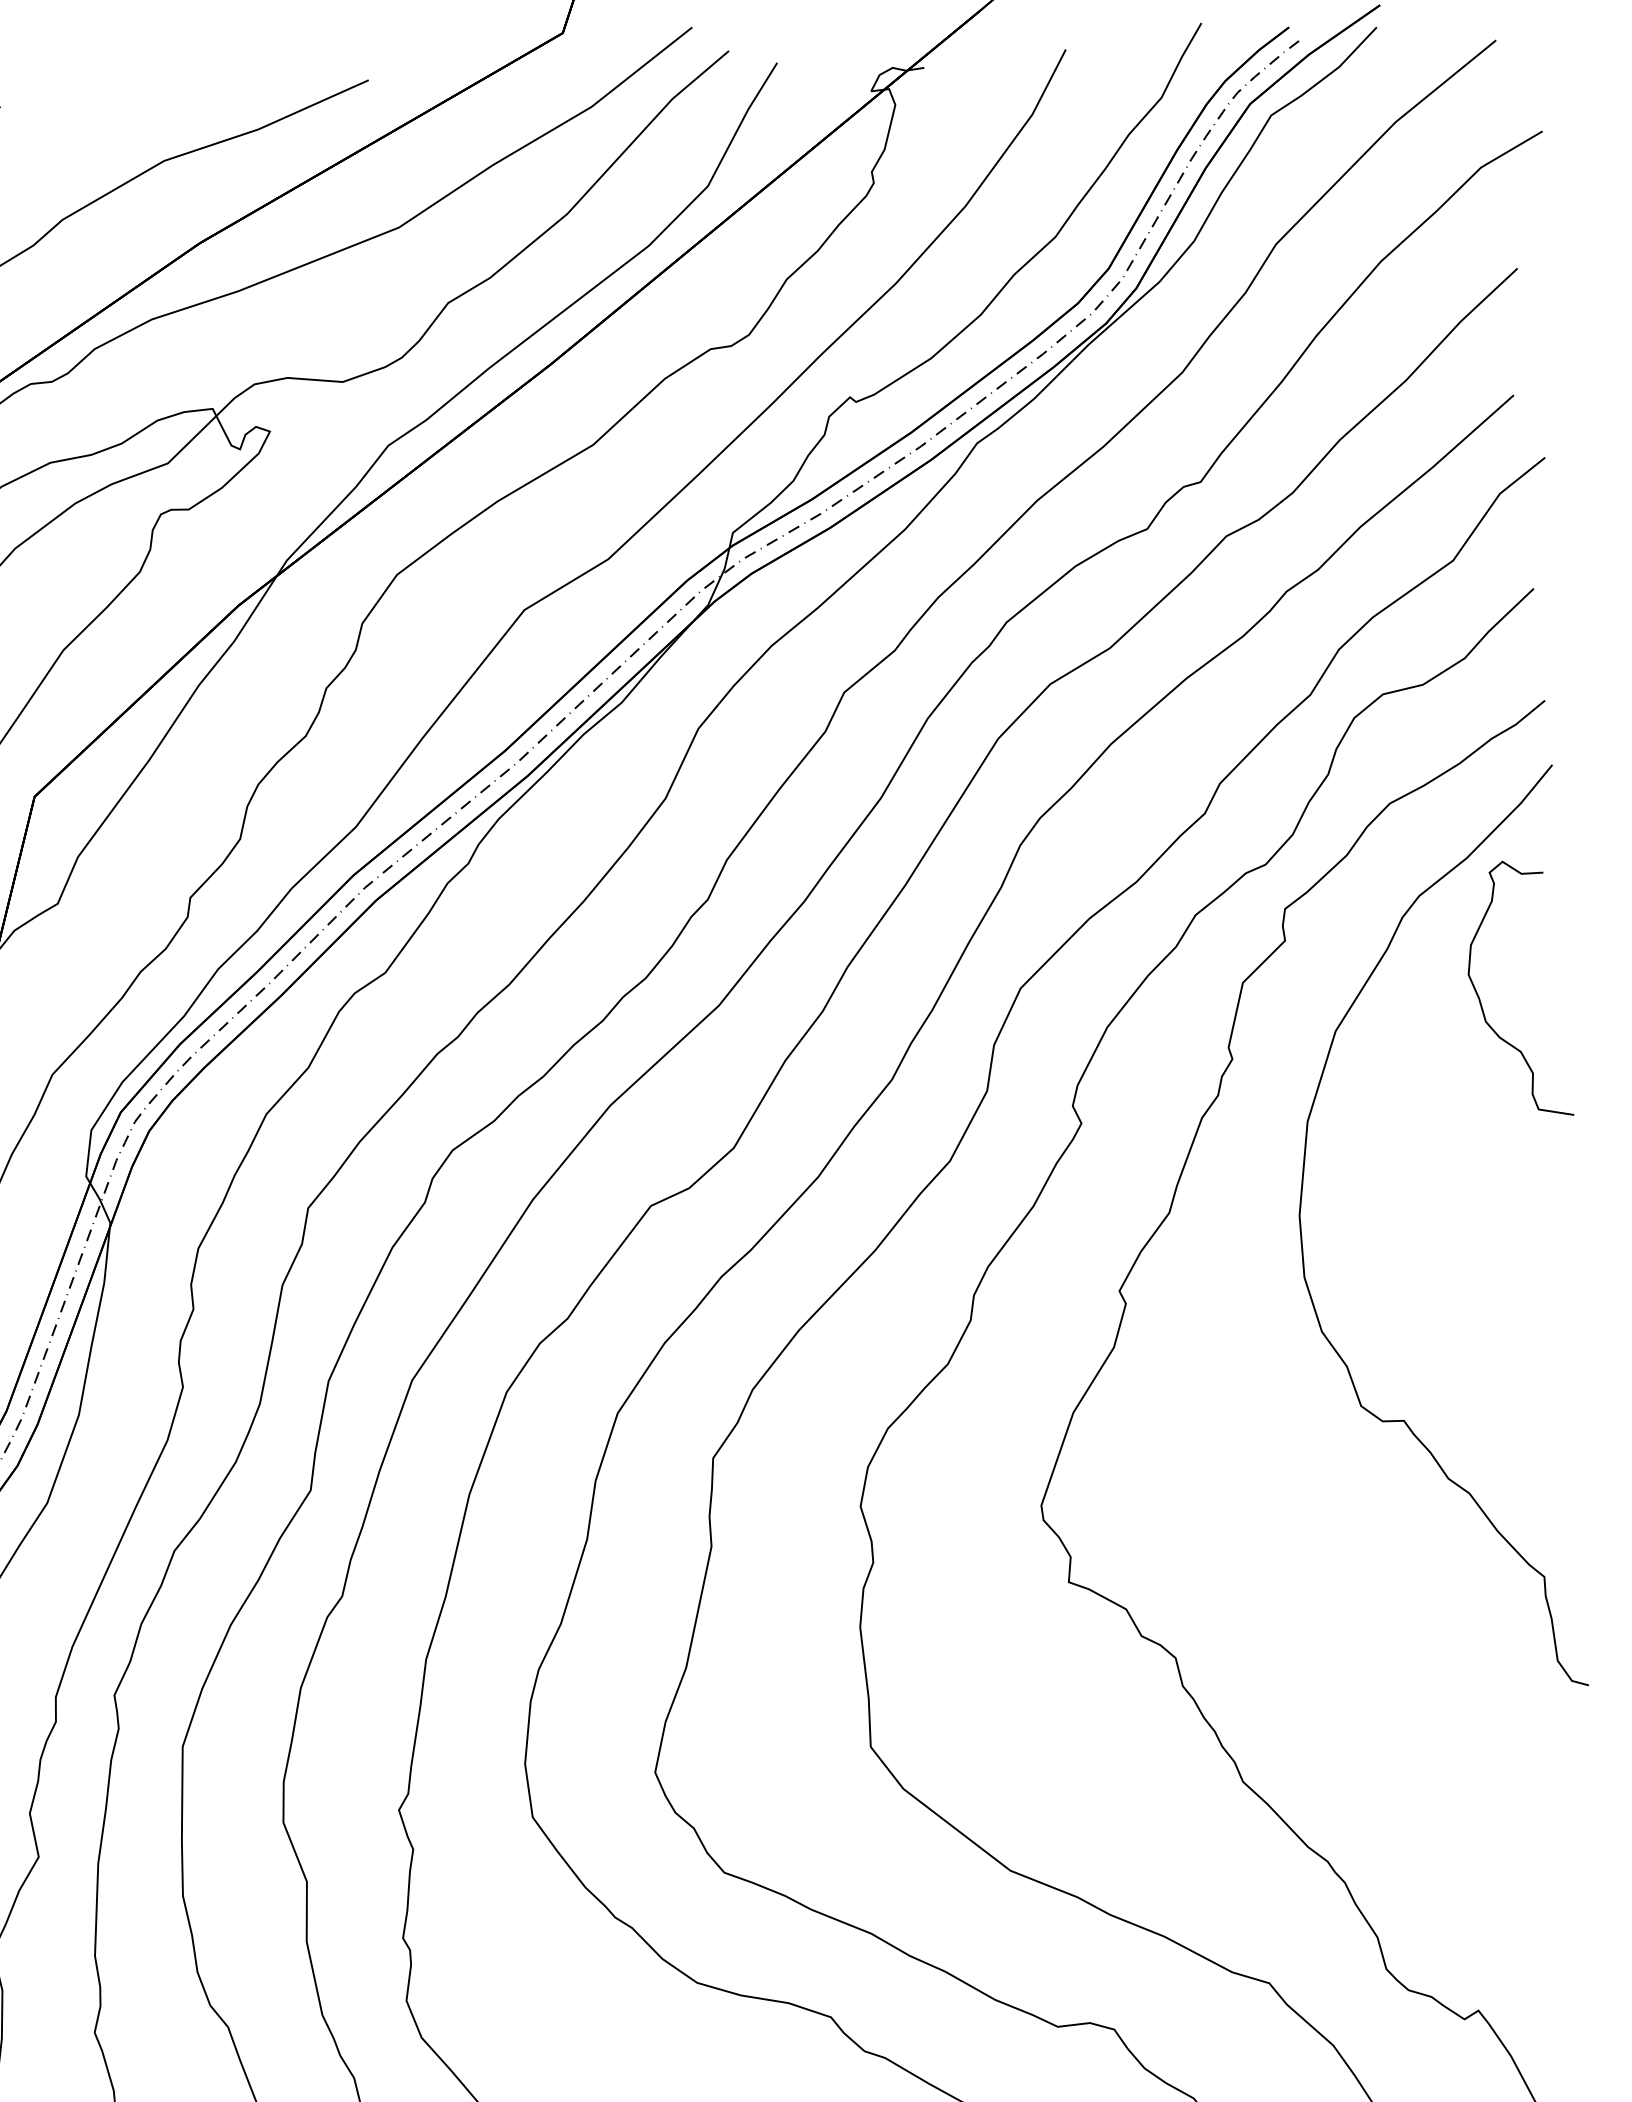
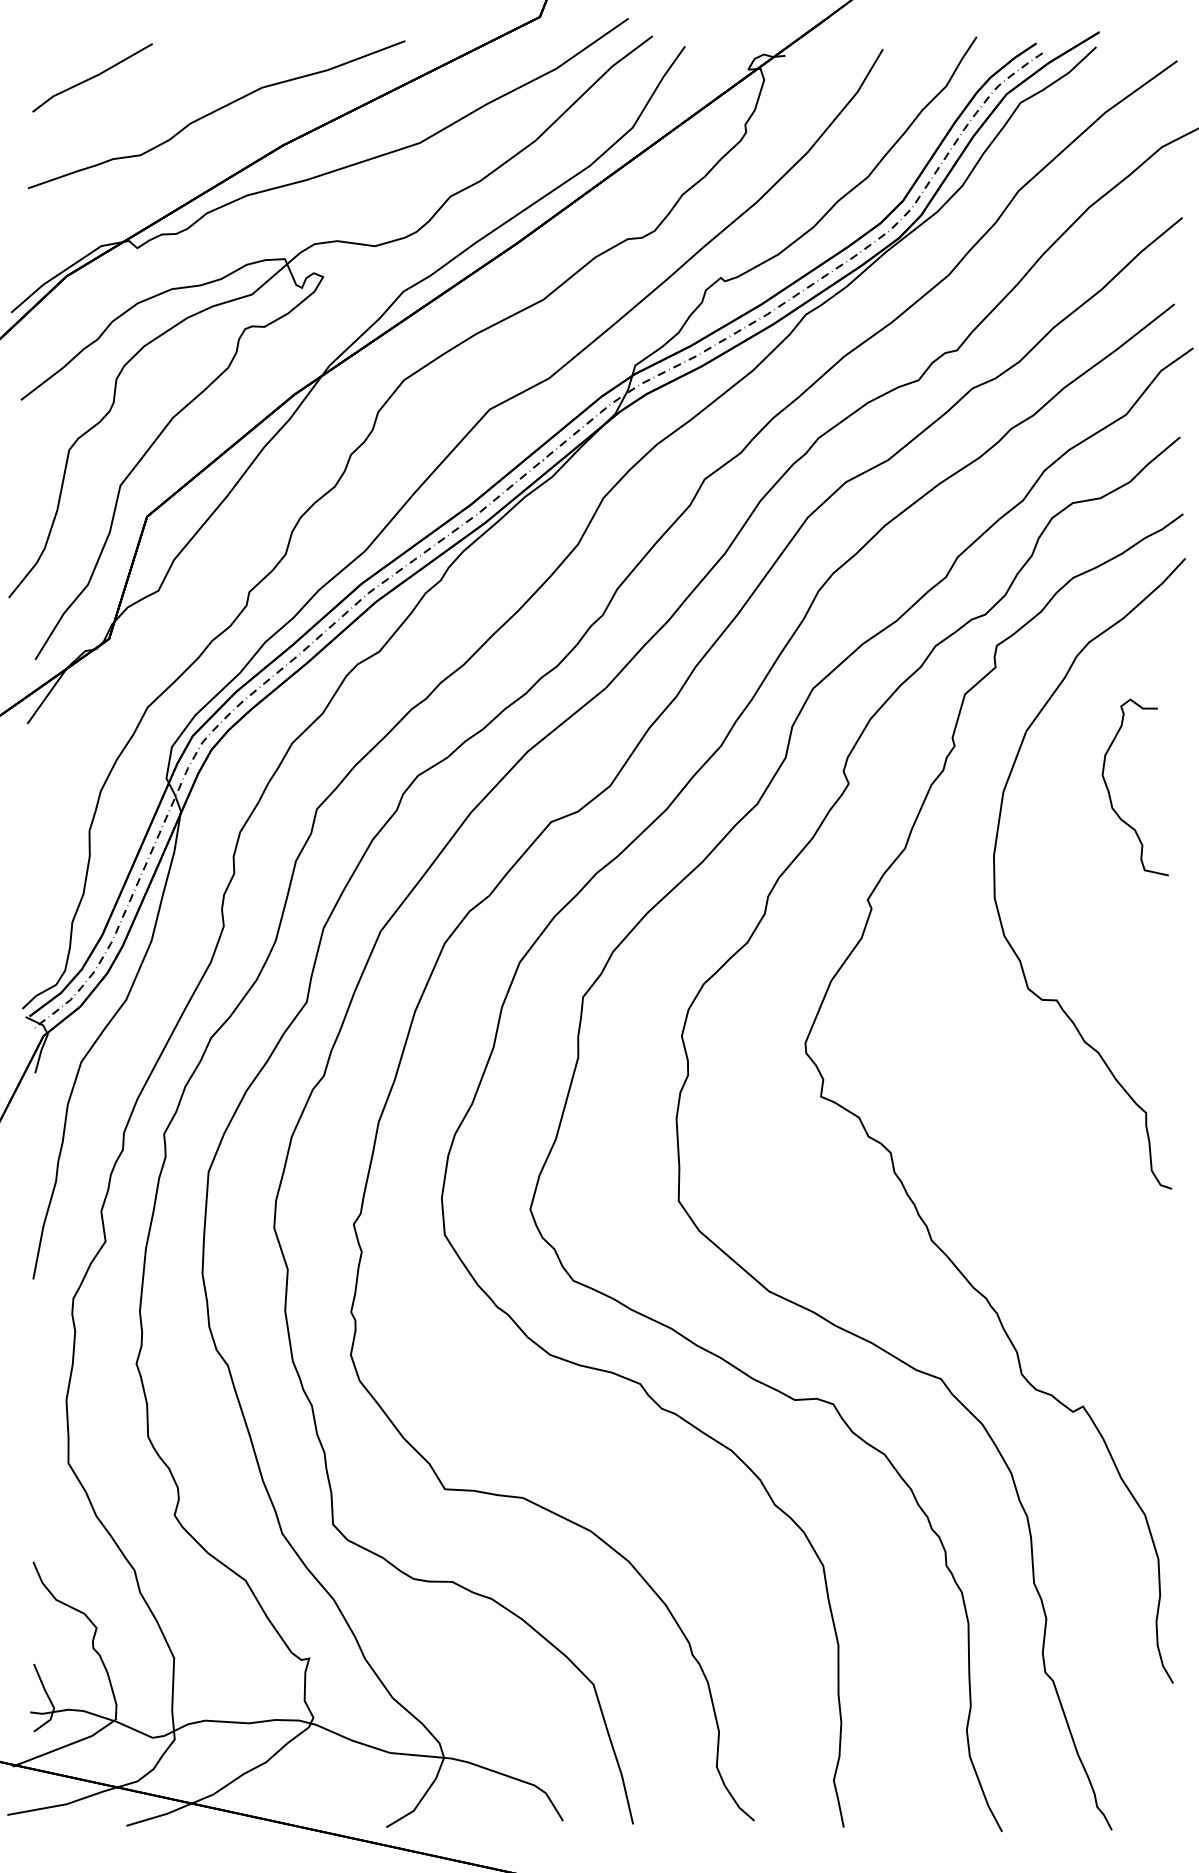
curve: (1481, 1002) -> (1110, 794), moved

